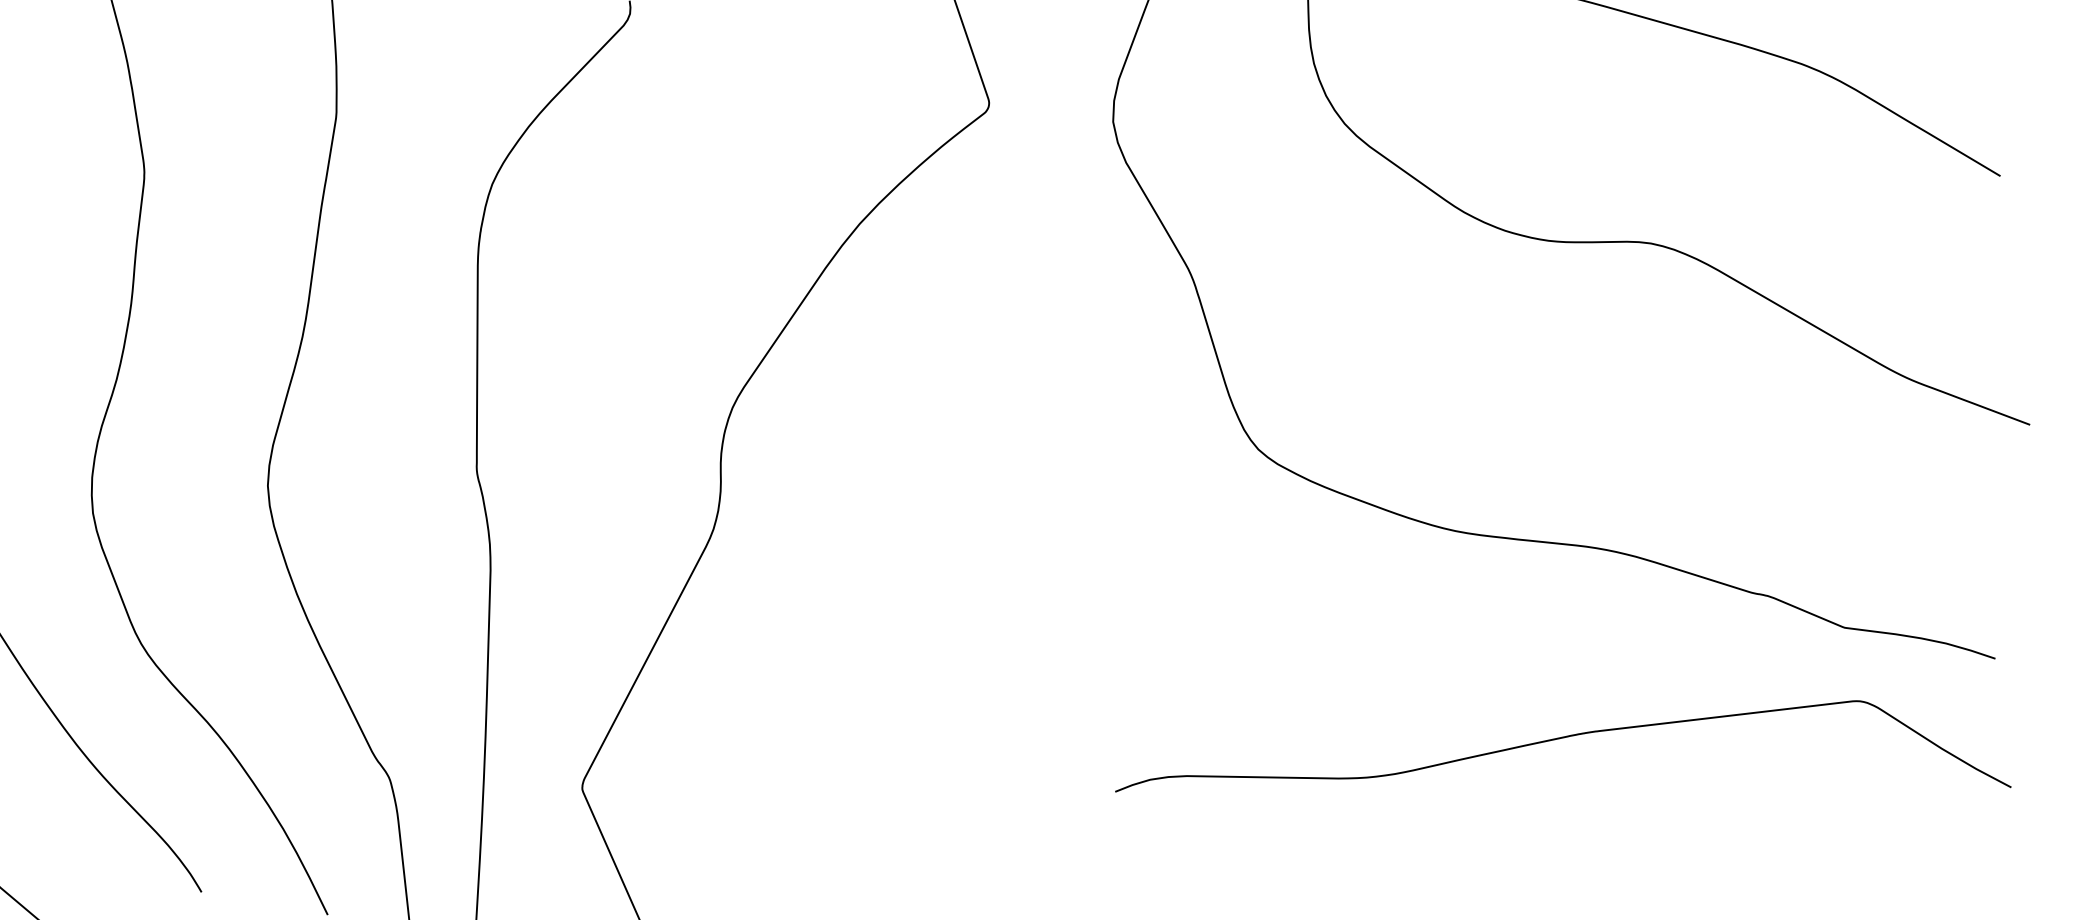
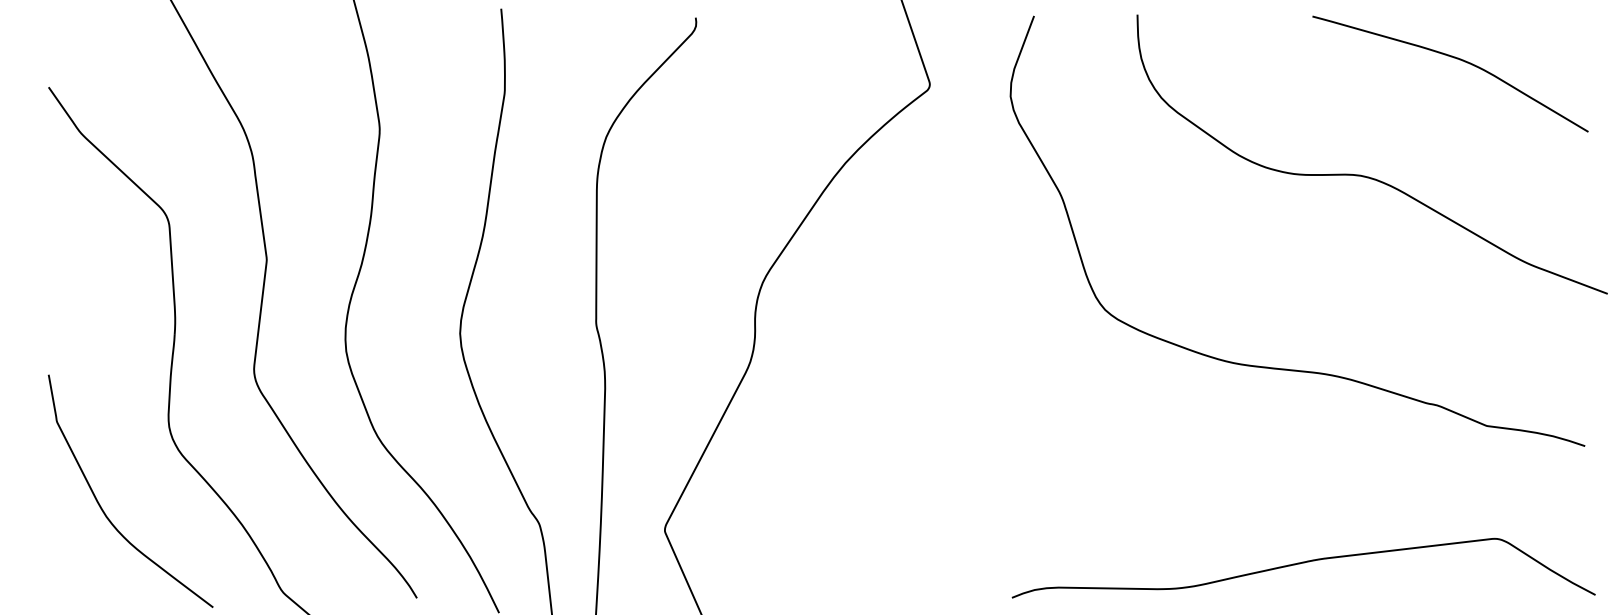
curve: (1562, 739) -> (1303, 563), moved

